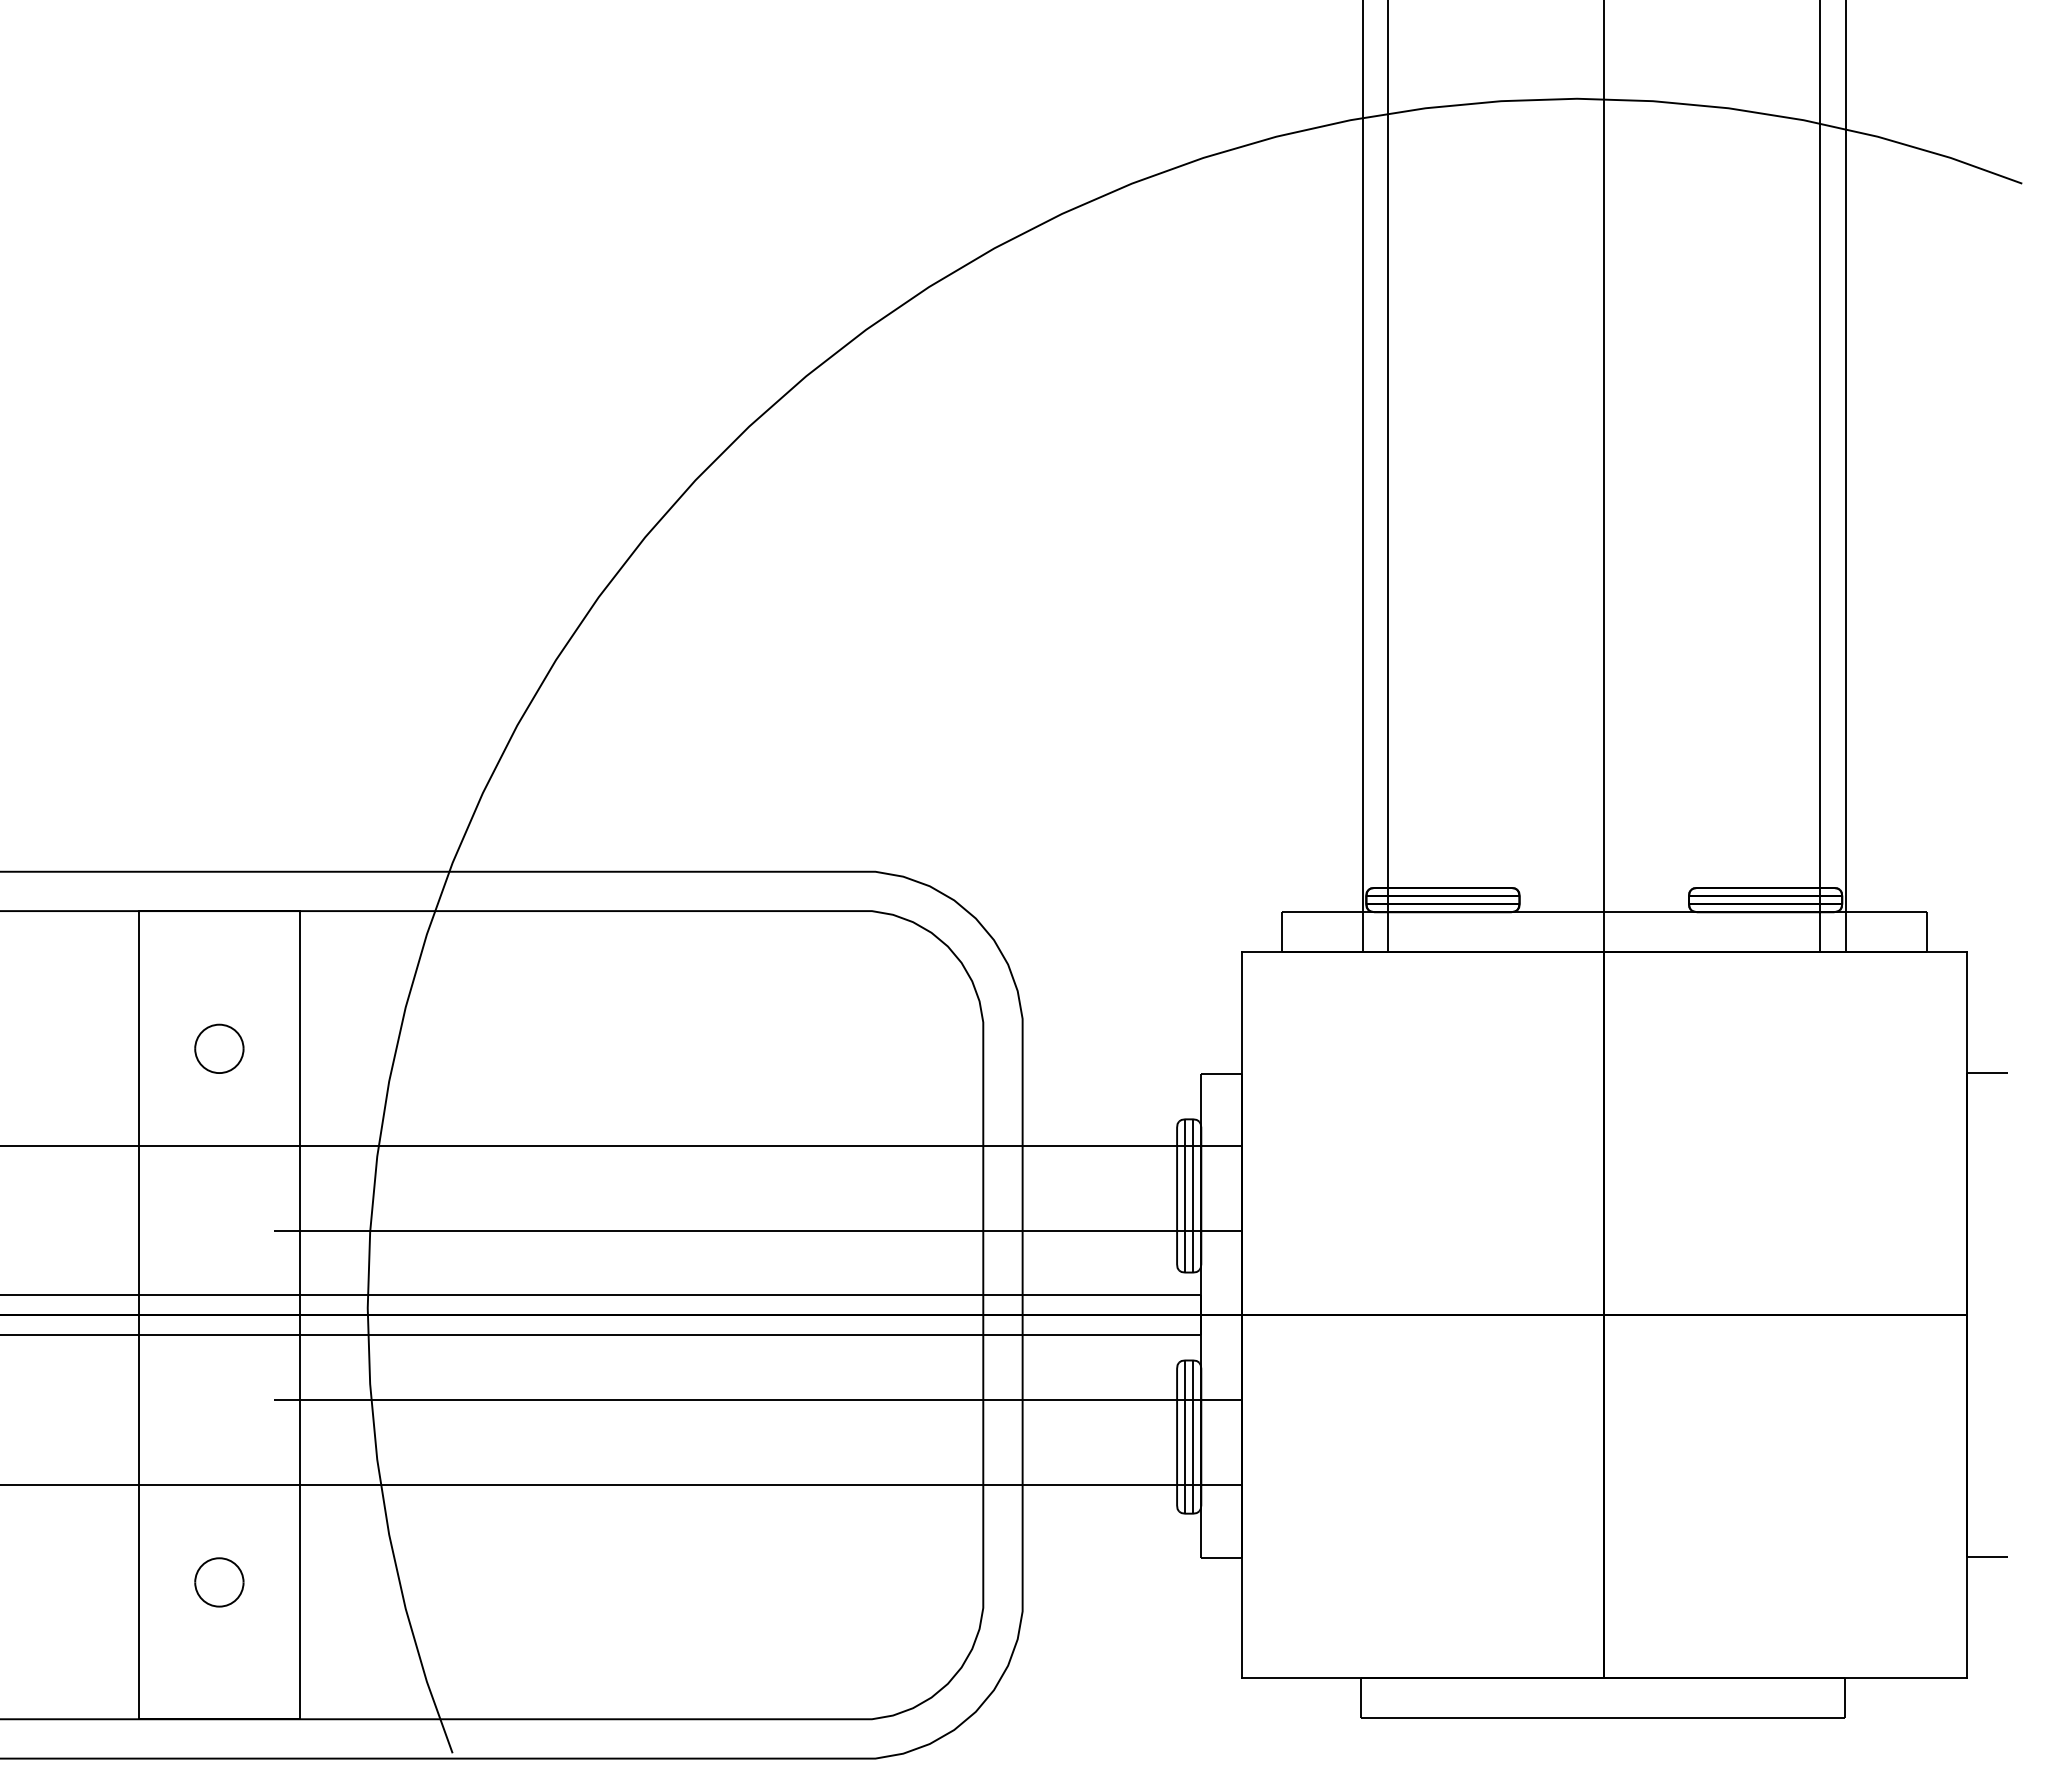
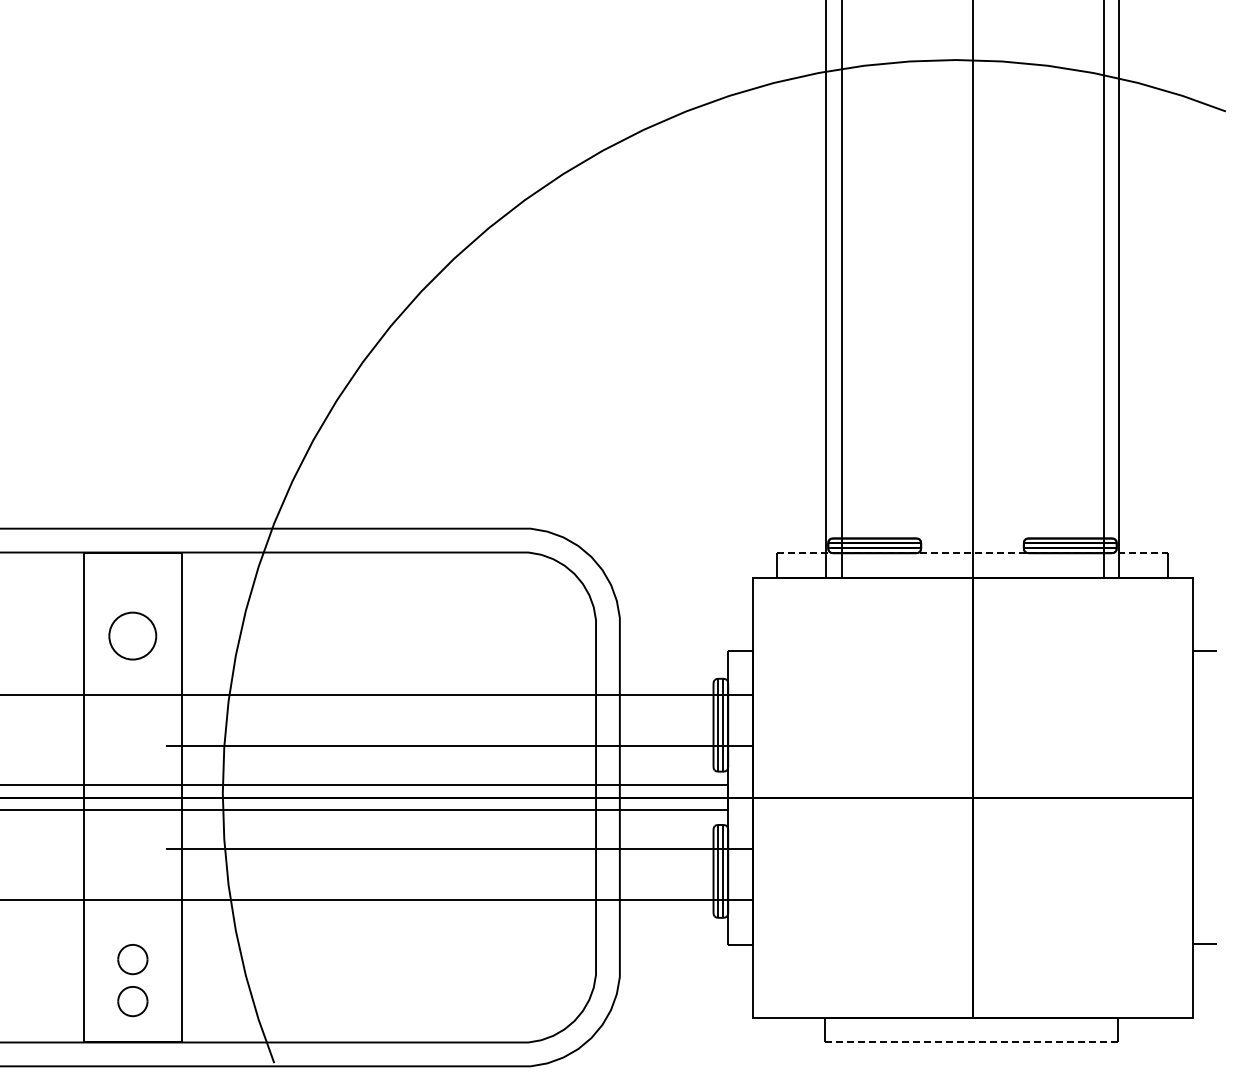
line: (1604, 912) -> (972, 553), solid -> dashed
part: (218, 1047) -> (132, 635), size x1.6
part: (218, 1651) -> (132, 1001), added
line: (1602, 1717) -> (971, 1041), solid -> dashed

